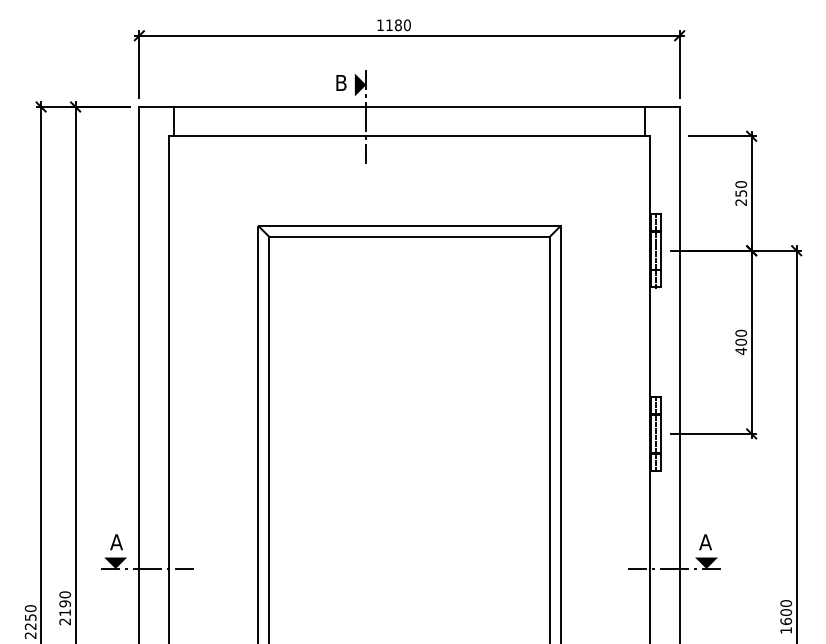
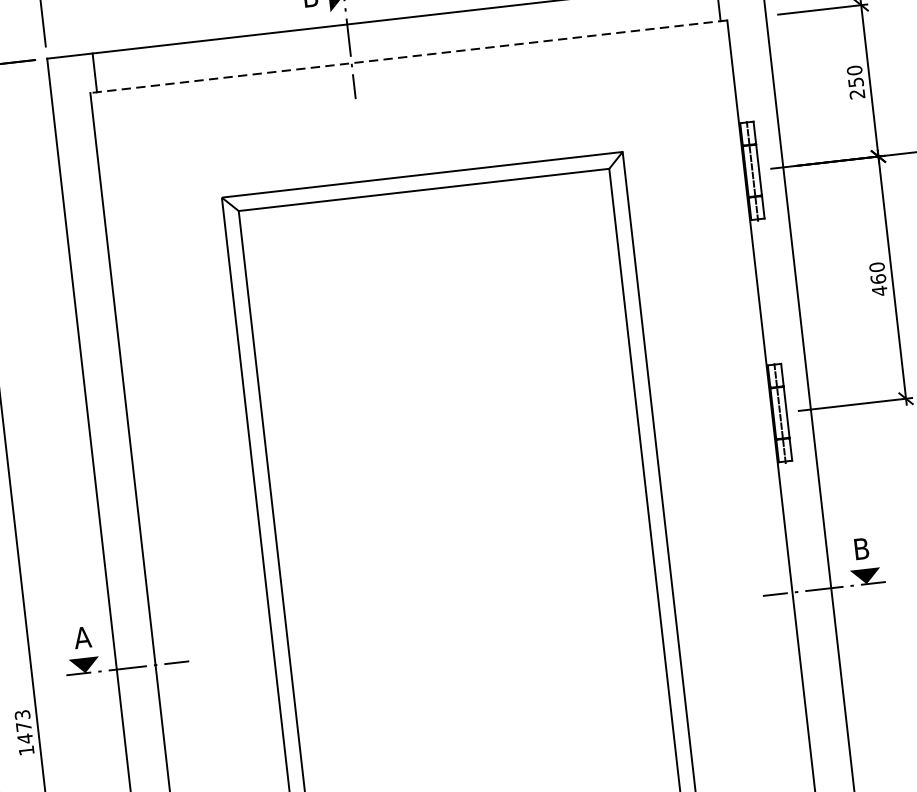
line: (409, 136) -> (408, 57), solid -> dashed
text: (740, 341) -> (877, 278), 400 -> 460
text: (705, 542) -> (861, 549), A -> B
text: (65, 608) -> (25, 732), 2190 -> 1473

